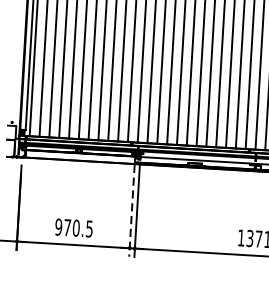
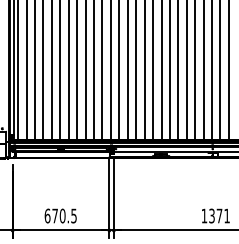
line: (132, 211) -> (109, 198), dashed -> solid
text: (58, 226) -> (47, 215), 970.5 -> 670.5

